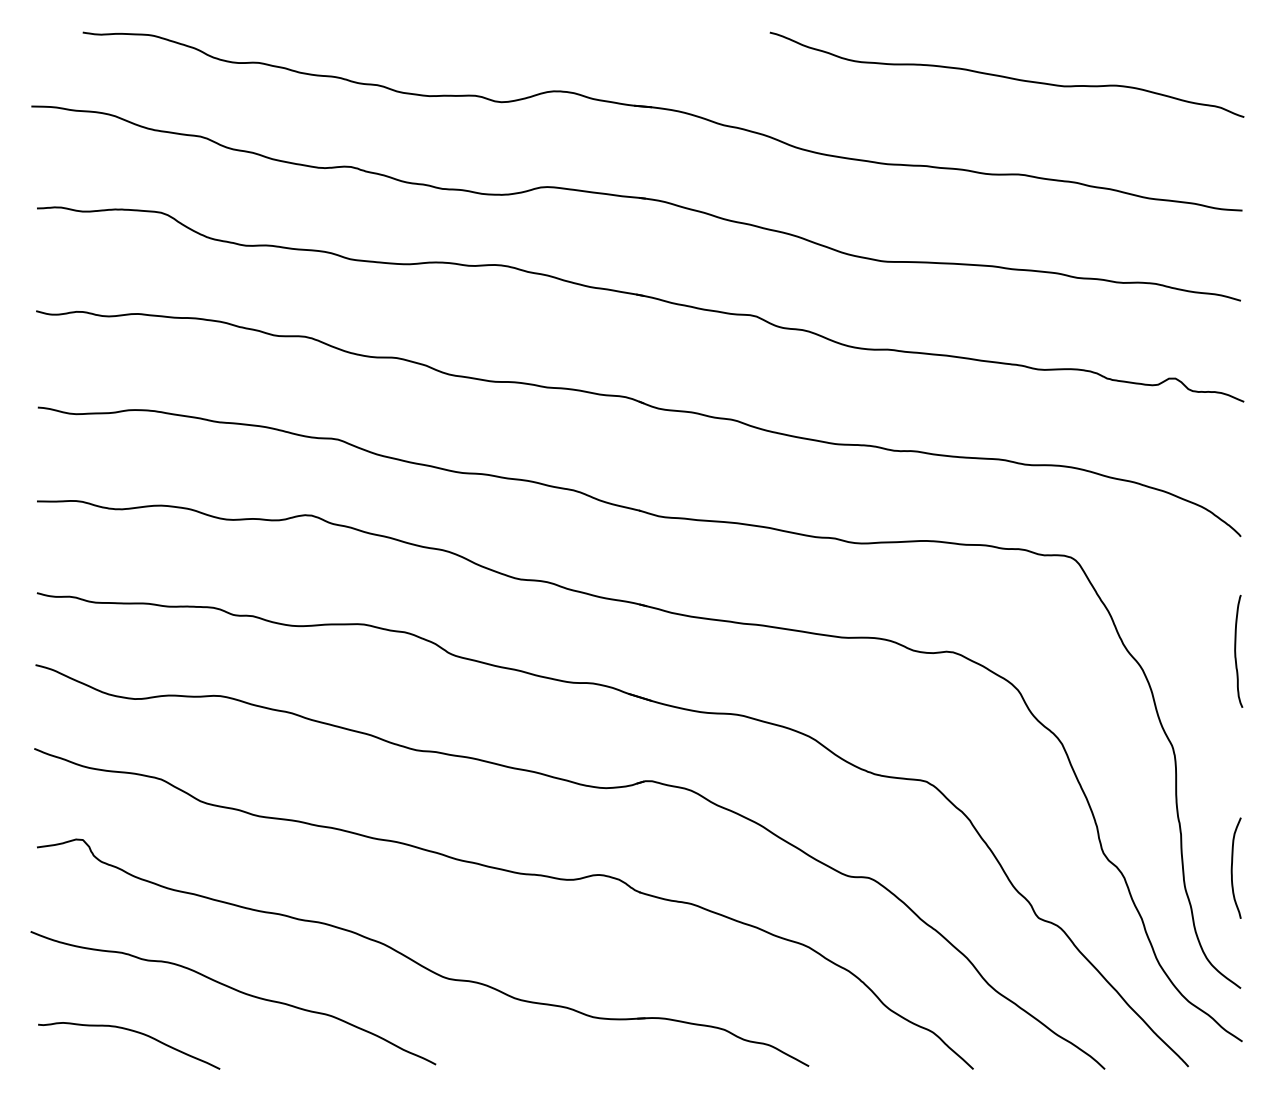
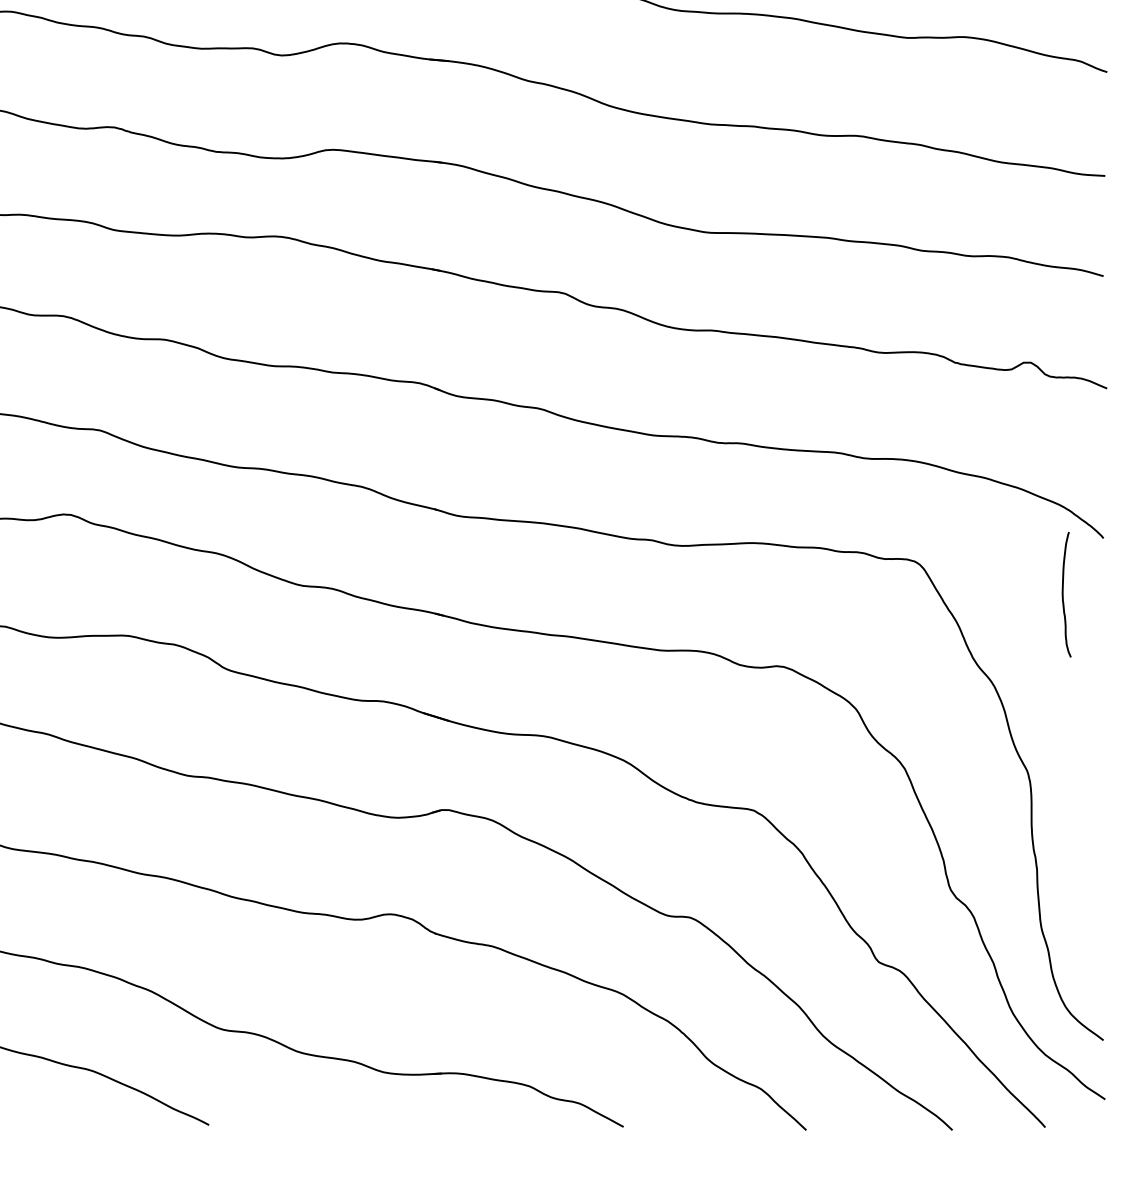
curve: (1236, 651) -> (1064, 594), moved
curve: (1232, 867) -> (1094, 905), removed

